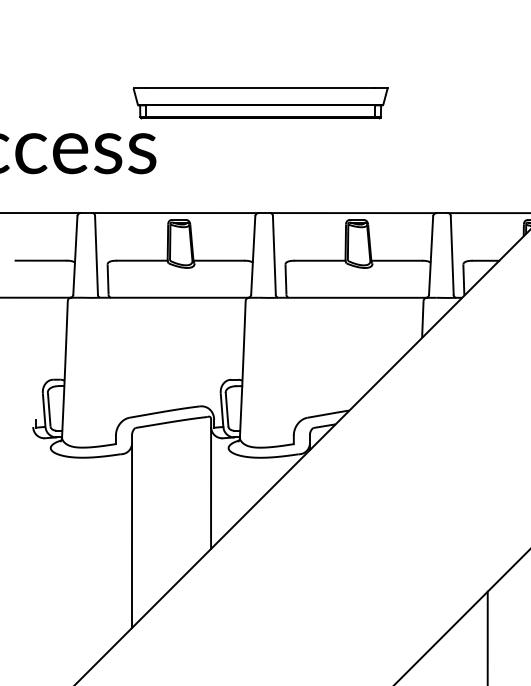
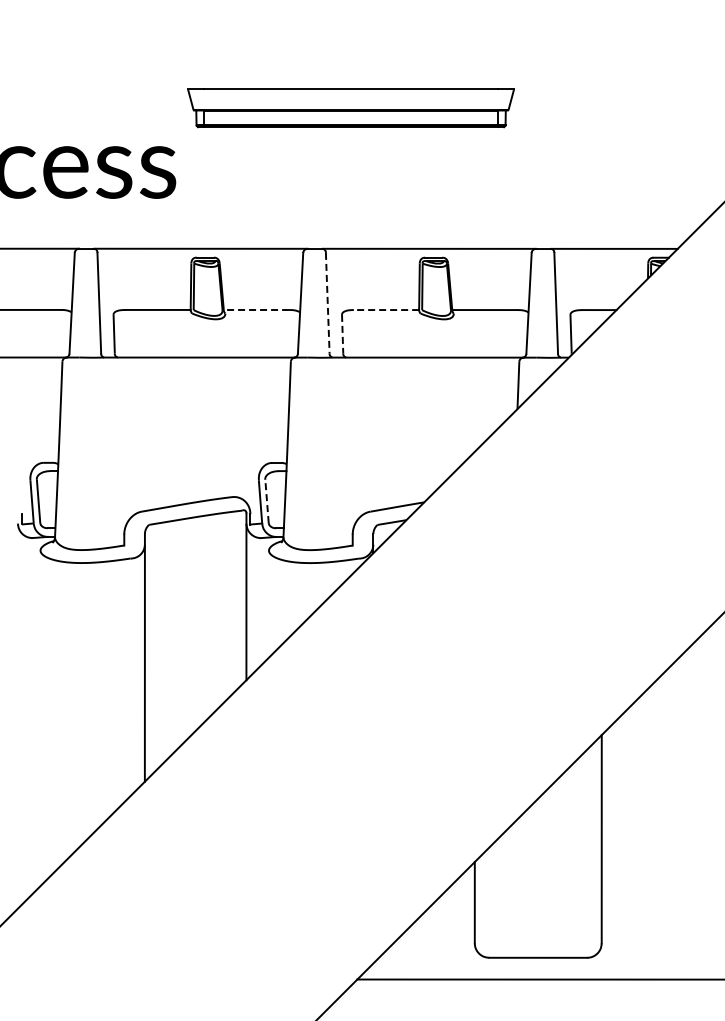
part: (260, 103) -> (350, 108), moved
line: (274, 255) -> (327, 303), solid -> dashed
line: (218, 261) -> (256, 310), solid -> dashed
line: (320, 261) -> (386, 310), solid -> dashed
line: (285, 279) -> (342, 333), solid -> dashed
line: (227, 409) -> (267, 501), solid -> dashed

